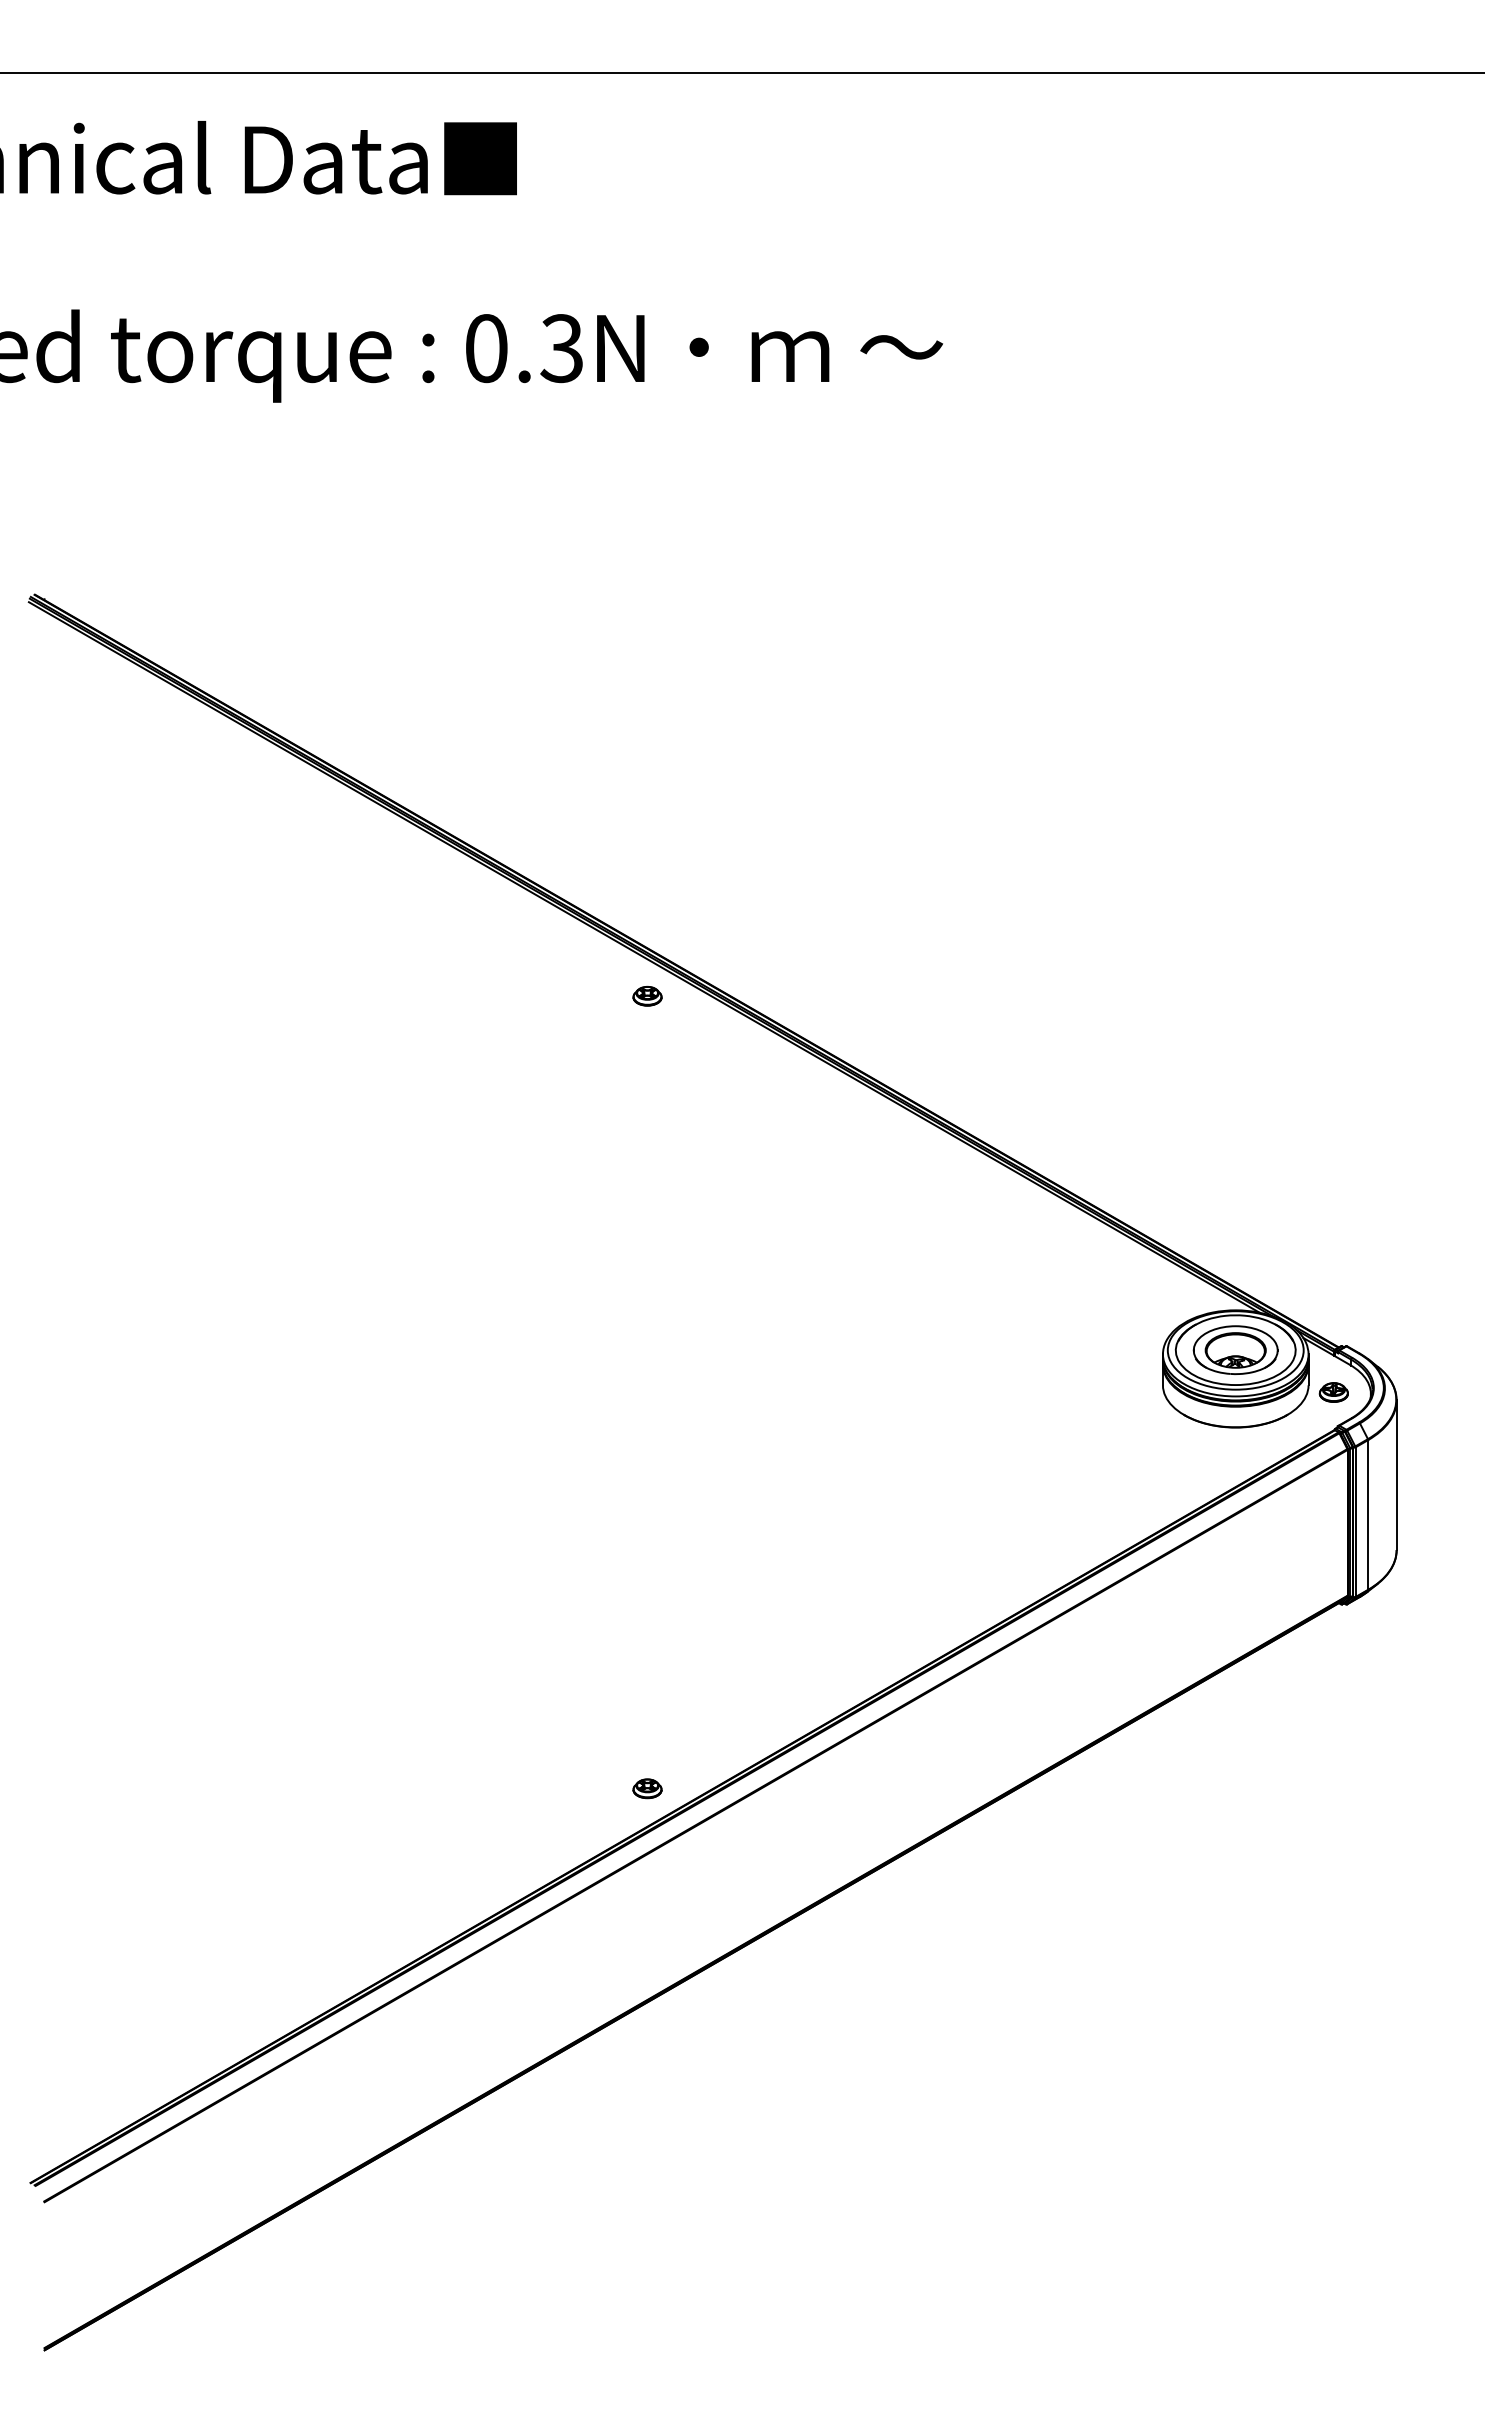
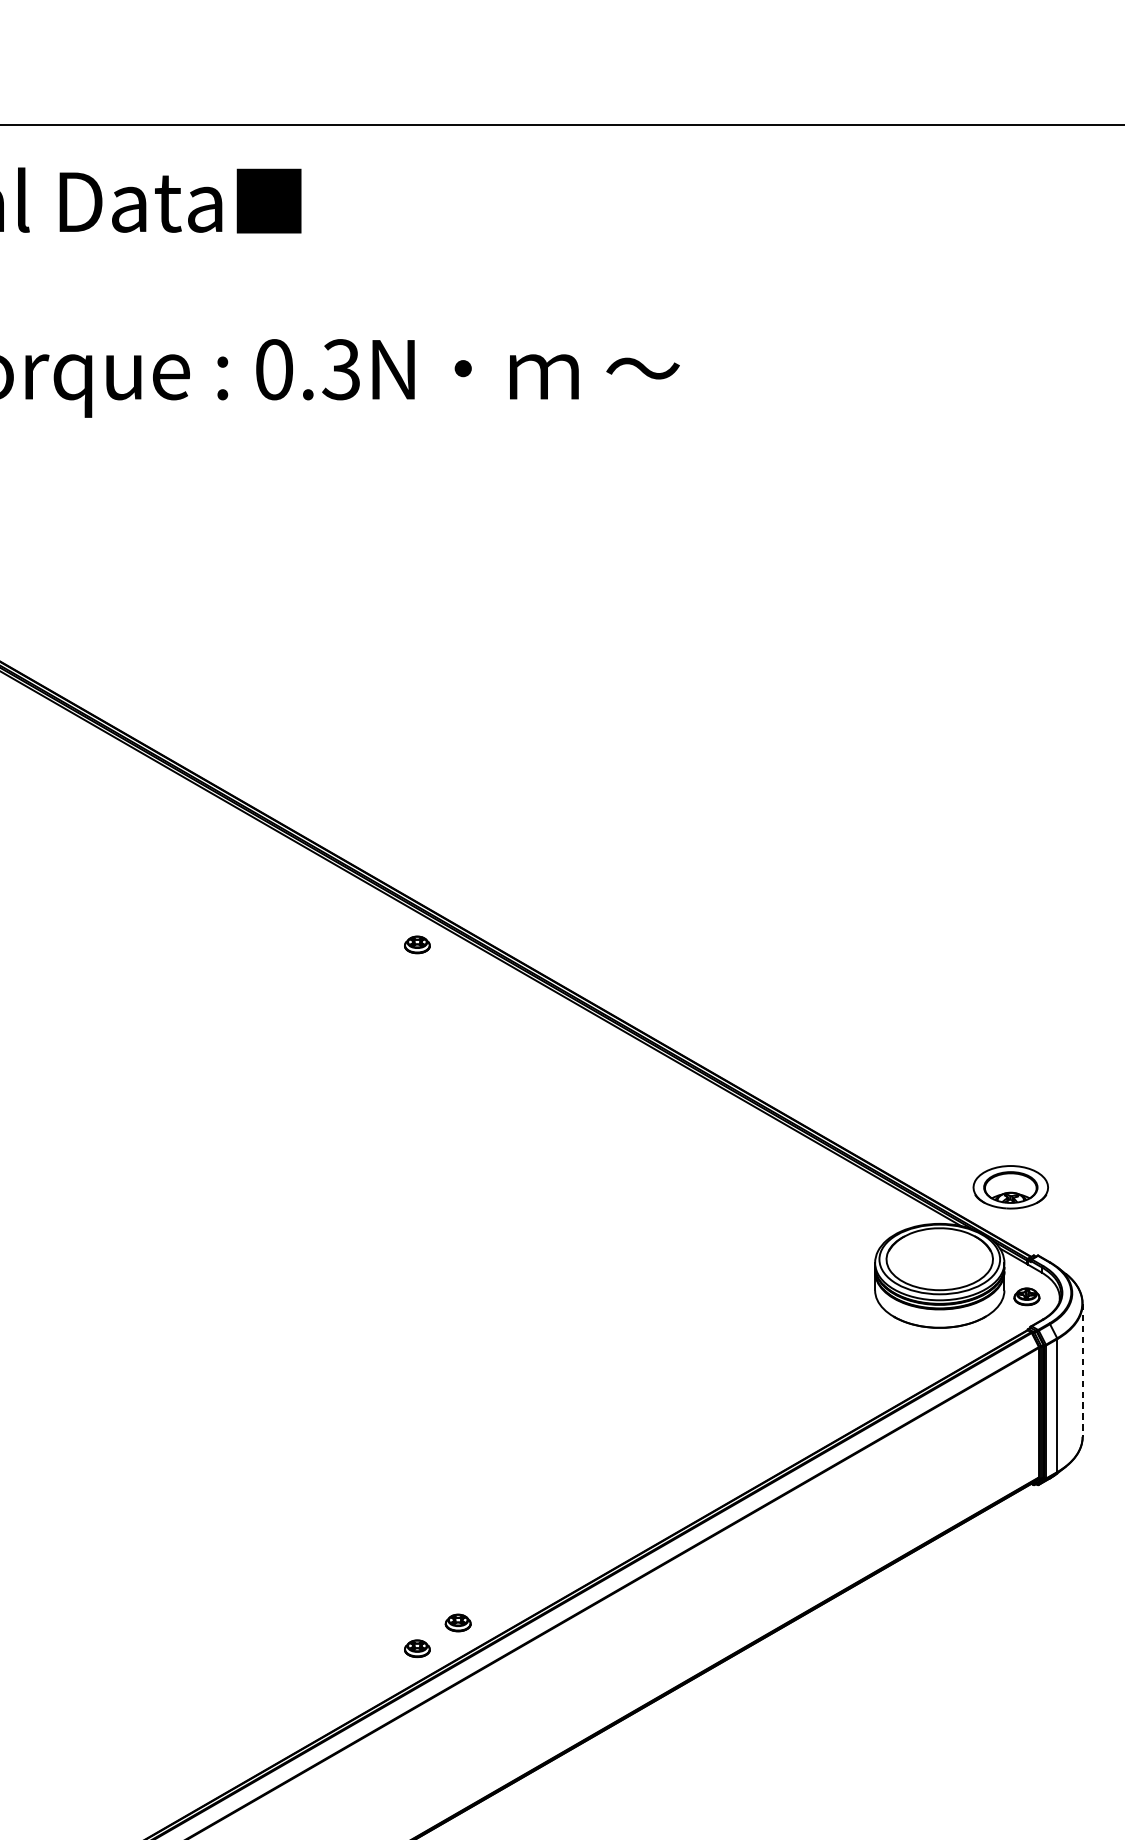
part: (1235, 1349) -> (1010, 1186), moved
line: (1396, 1475) -> (1082, 1370), solid -> dashed
part: (693, 1759) -> (458, 1622), added

